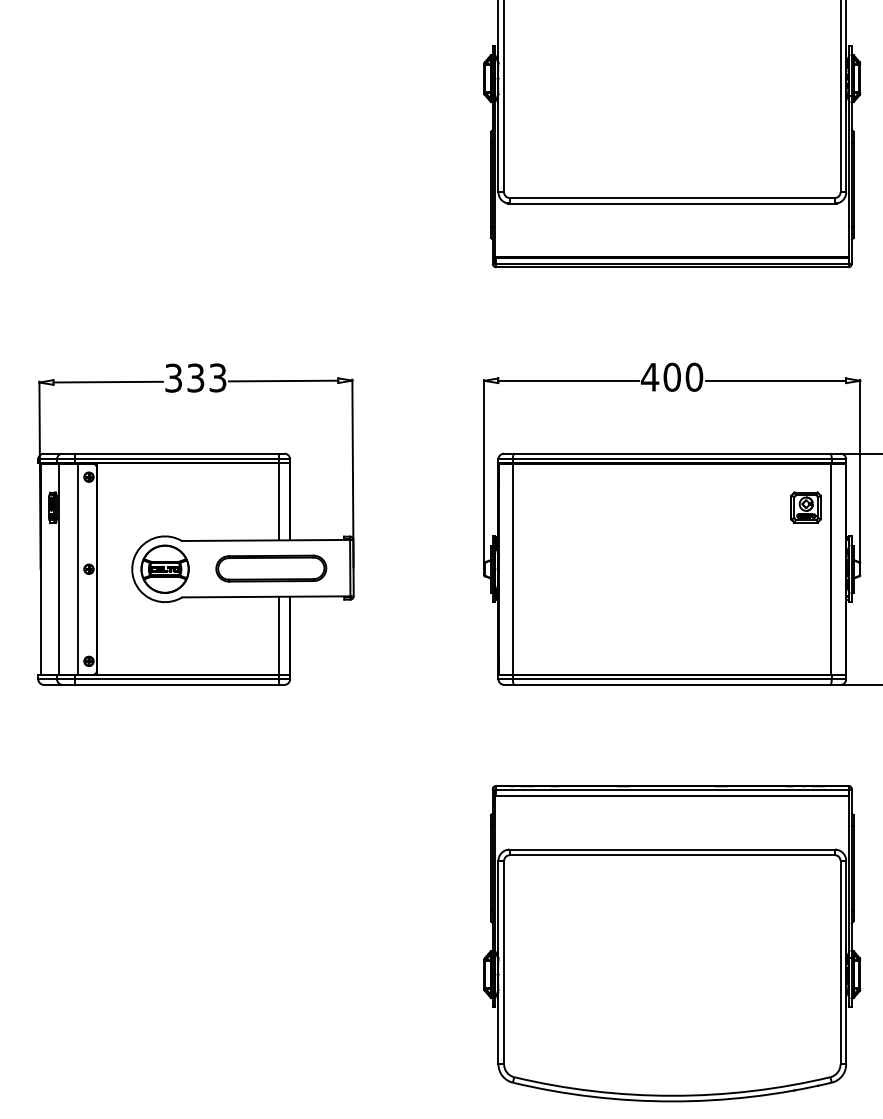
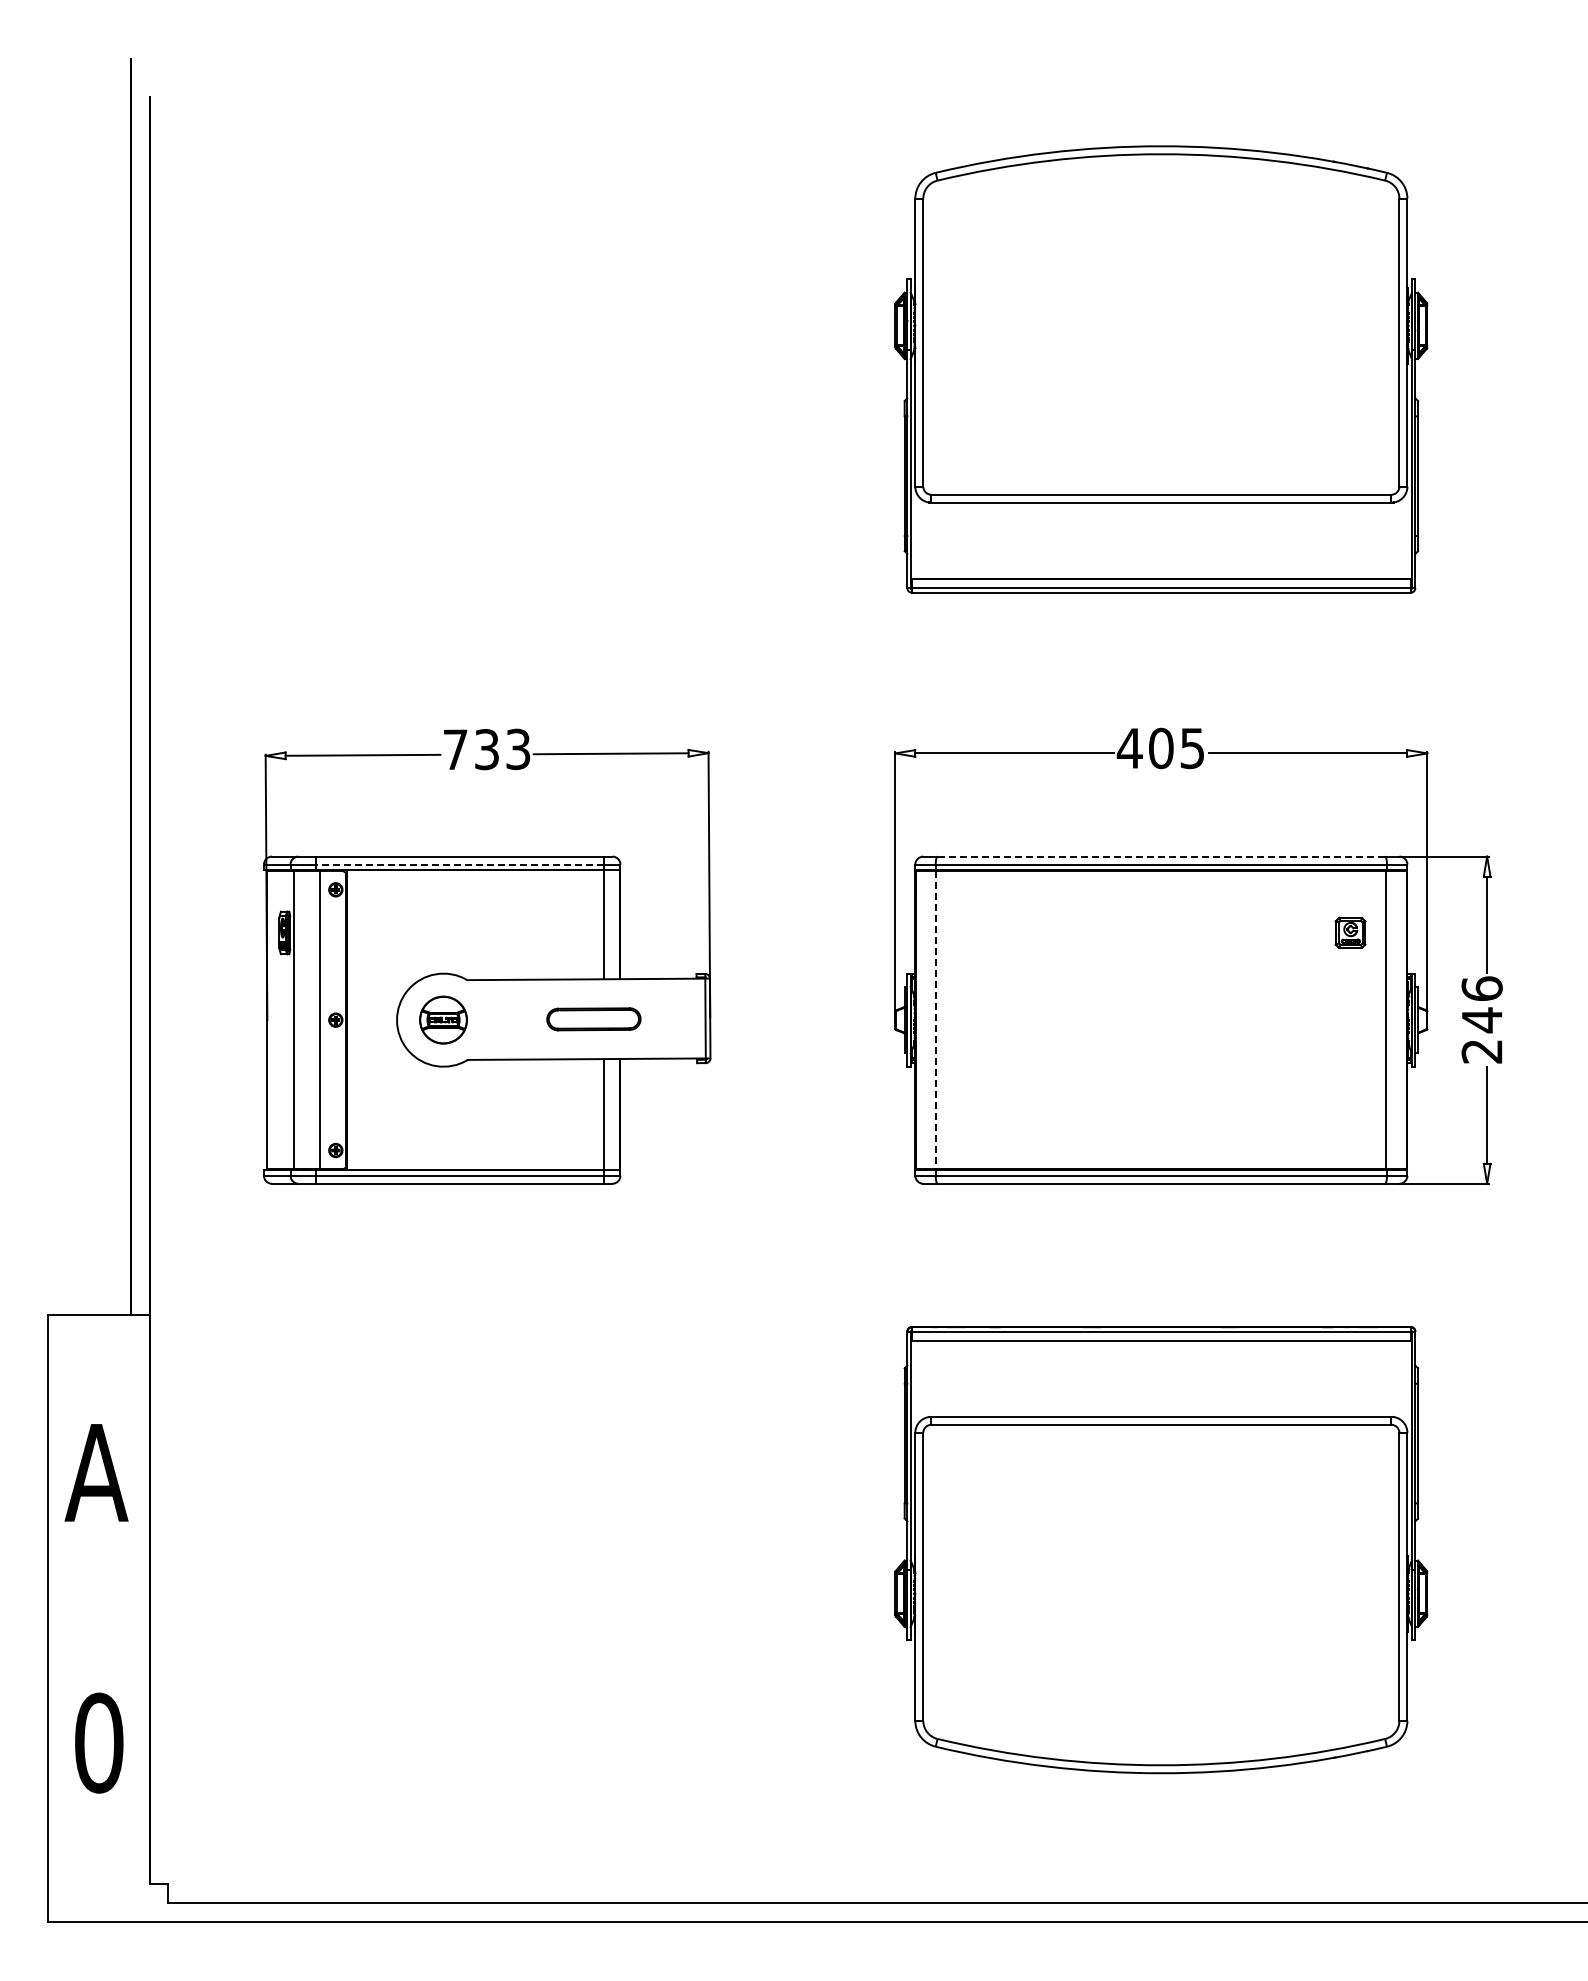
text: (694, 377) -> (1192, 748), 400 -> 405
text: (173, 378) -> (455, 749), 333 -> 733
line: (672, 453) -> (1161, 856), solid -> dashed
line: (176, 459) -> (459, 864), solid -> dashed
part: (805, 507) -> (1350, 932), size x0.7
part: (165, 568) -> (443, 1019), size x0.7
part: (271, 568) -> (593, 1019), size x0.6
line: (513, 569) -> (936, 1020), solid -> dashed

